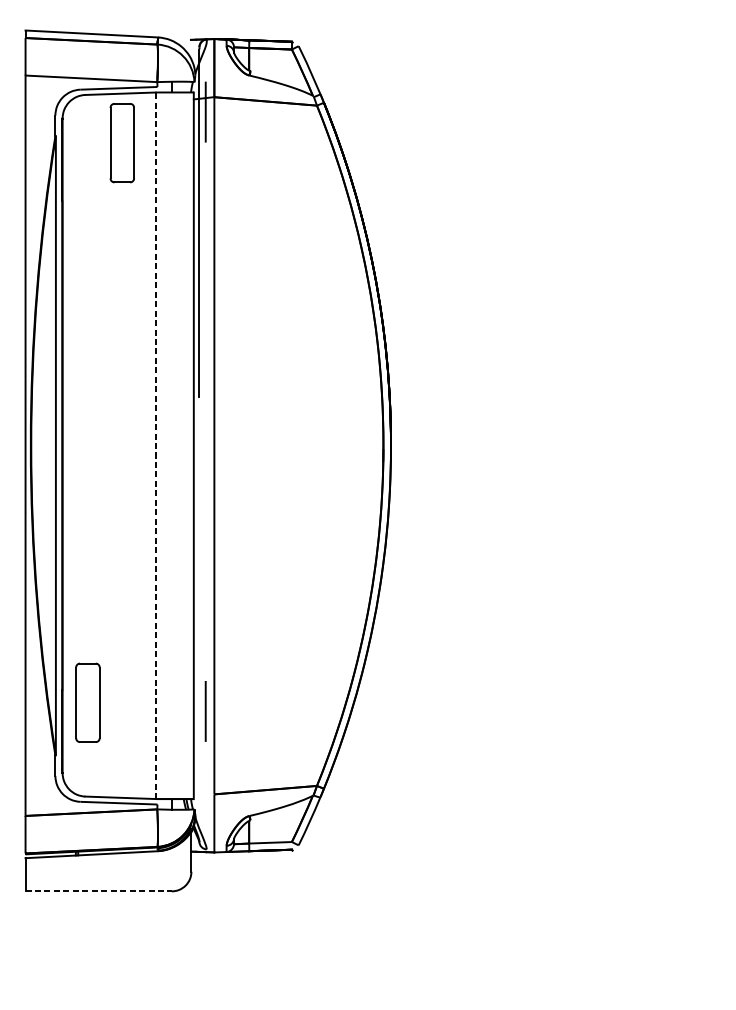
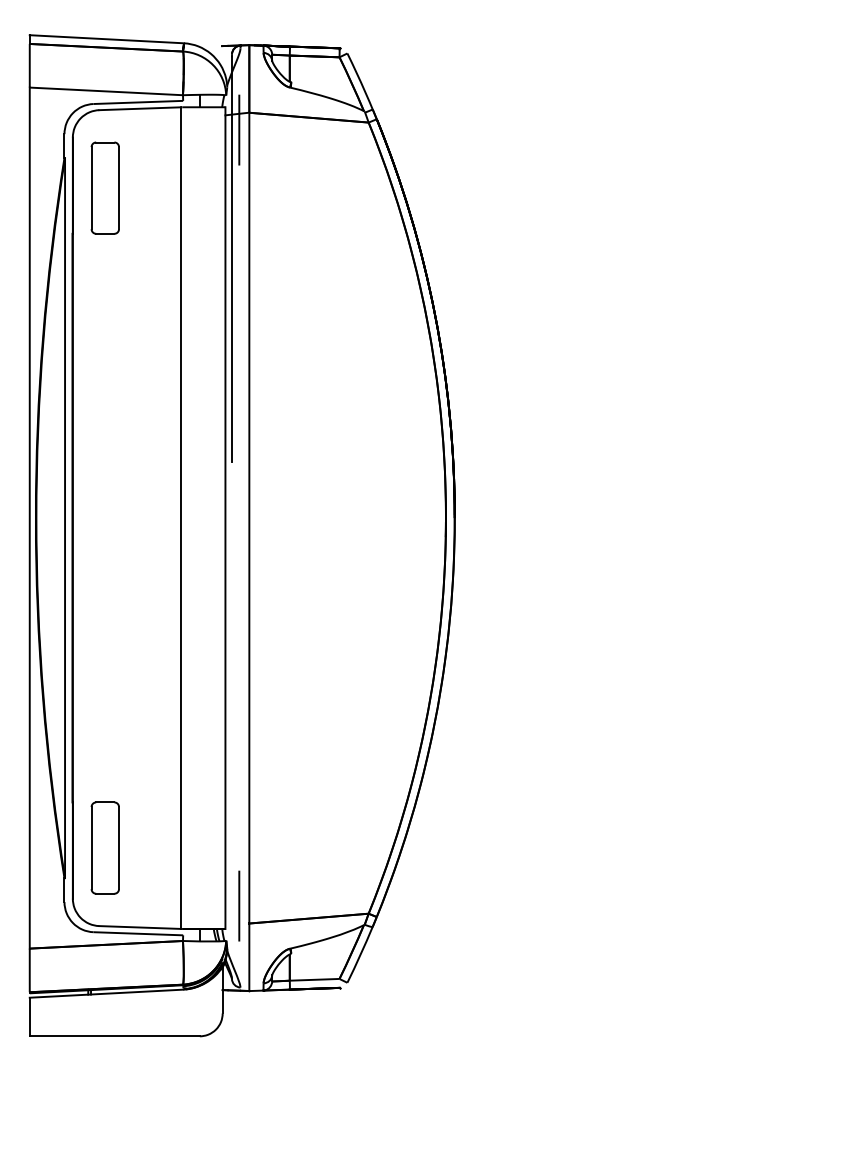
part: (121, 142) -> (104, 187), moved
line: (155, 446) -> (180, 518), dashed -> solid
part: (87, 702) -> (104, 847), moved
line: (205, 710) -> (239, 905), moved
line: (99, 891) -> (115, 1036), dashed -> solid

